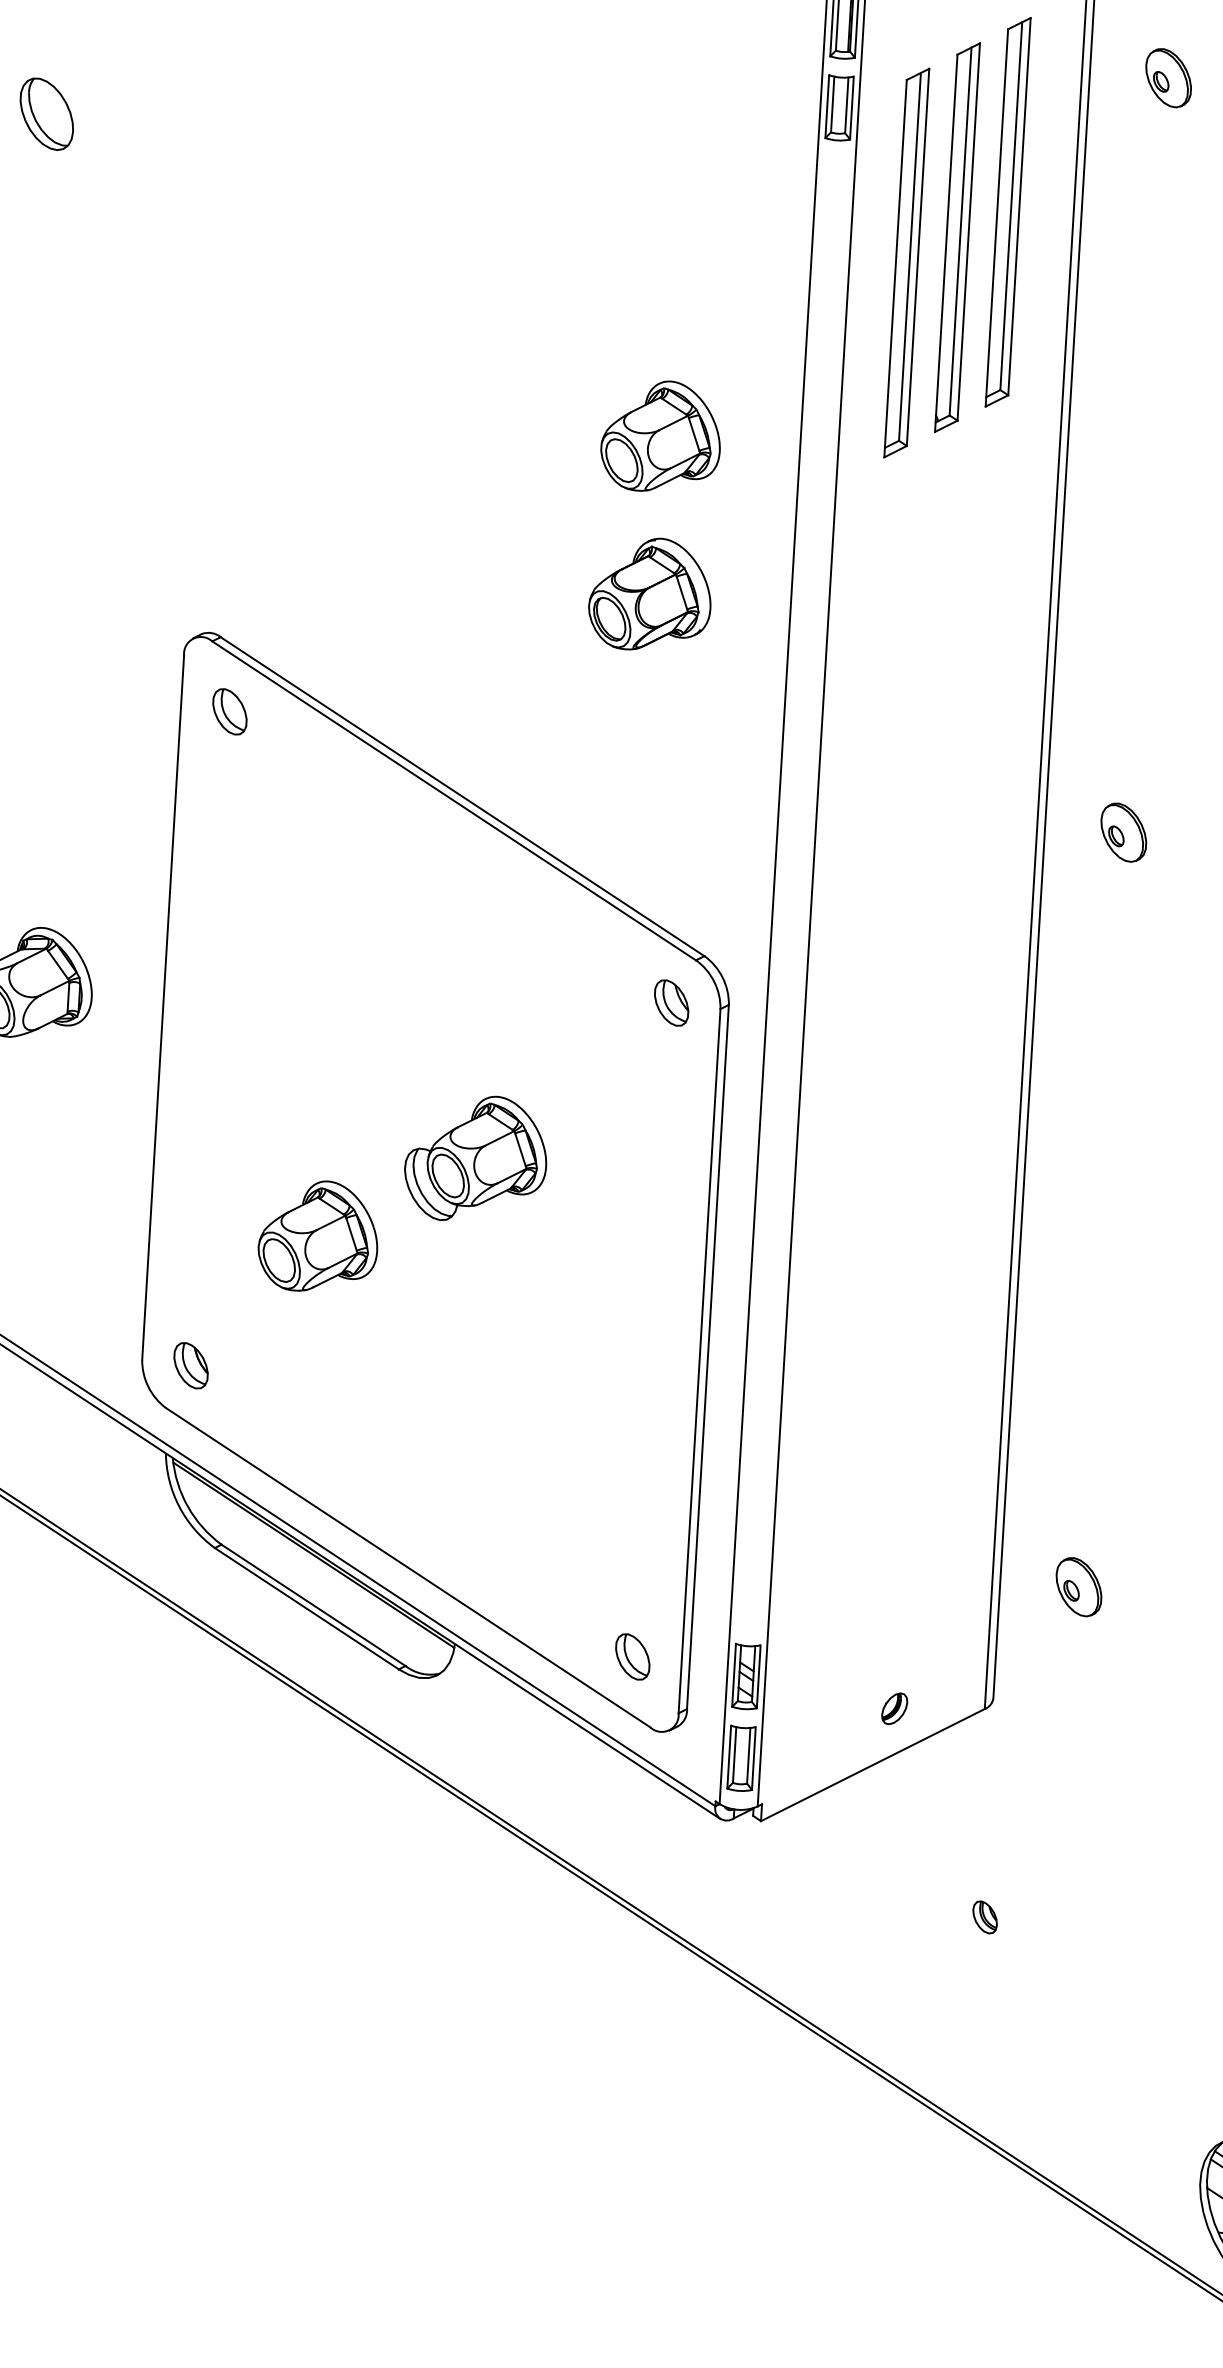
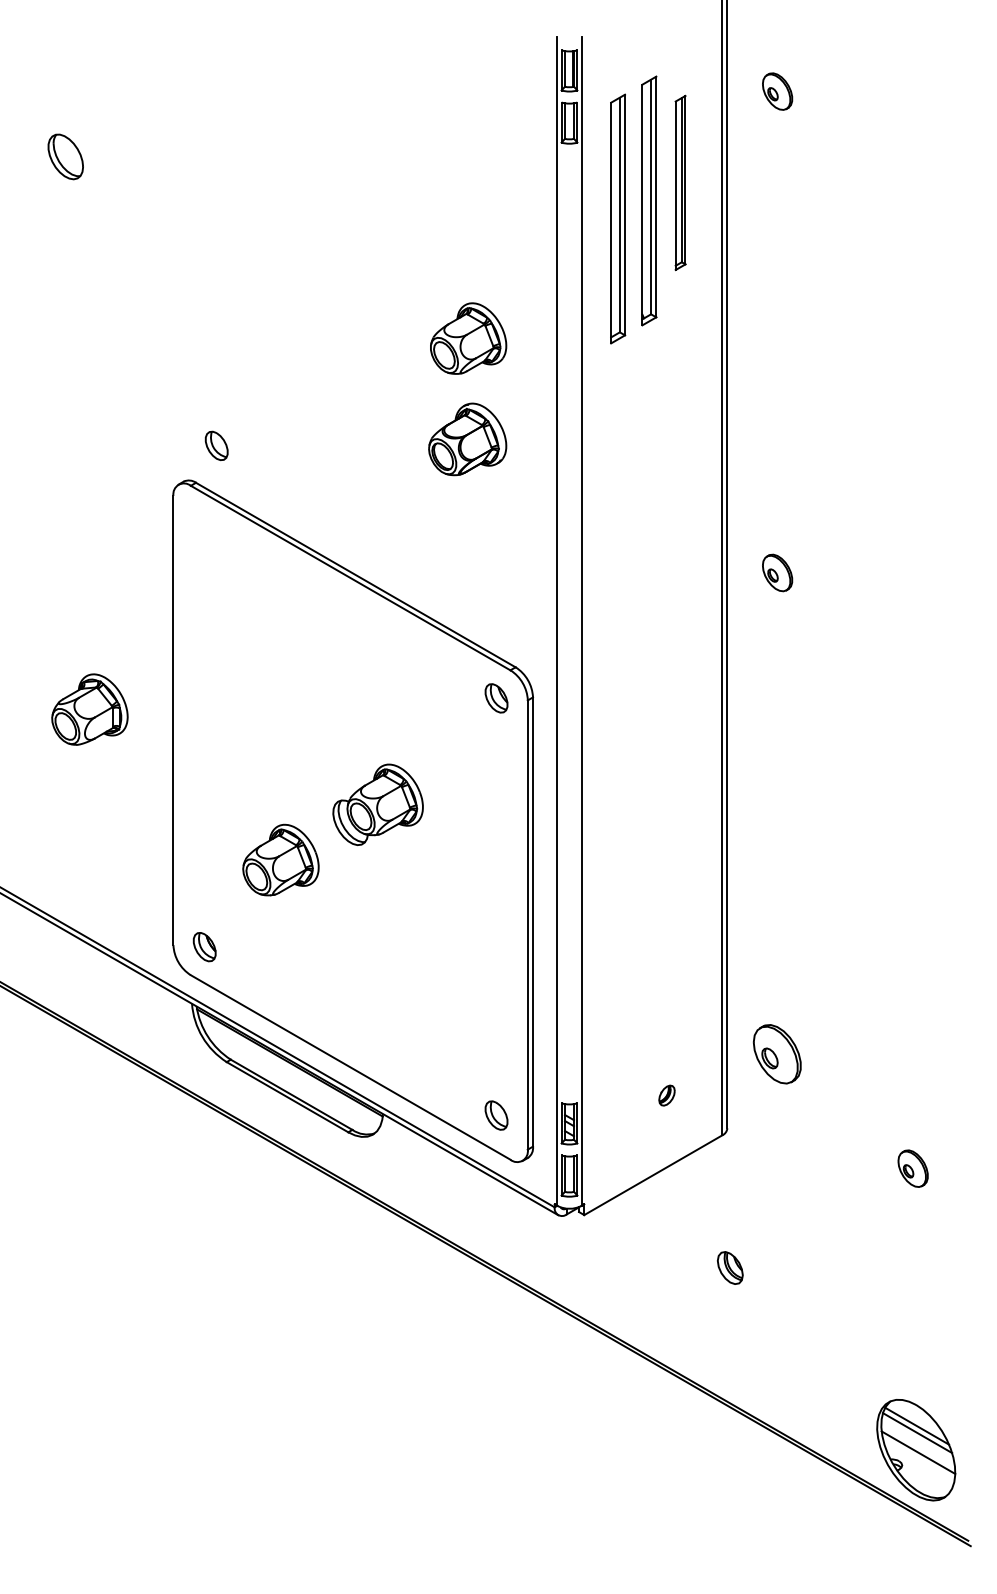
part: (1008, 211) -> (680, 182), size x0.7
part: (229, 711) -> (216, 445), moved
part: (1078, 1587) -> (777, 1054), size x1.6
part: (893, 1708) -> (666, 1095), moved
part: (985, 1916) -> (730, 1267), size x1.6

